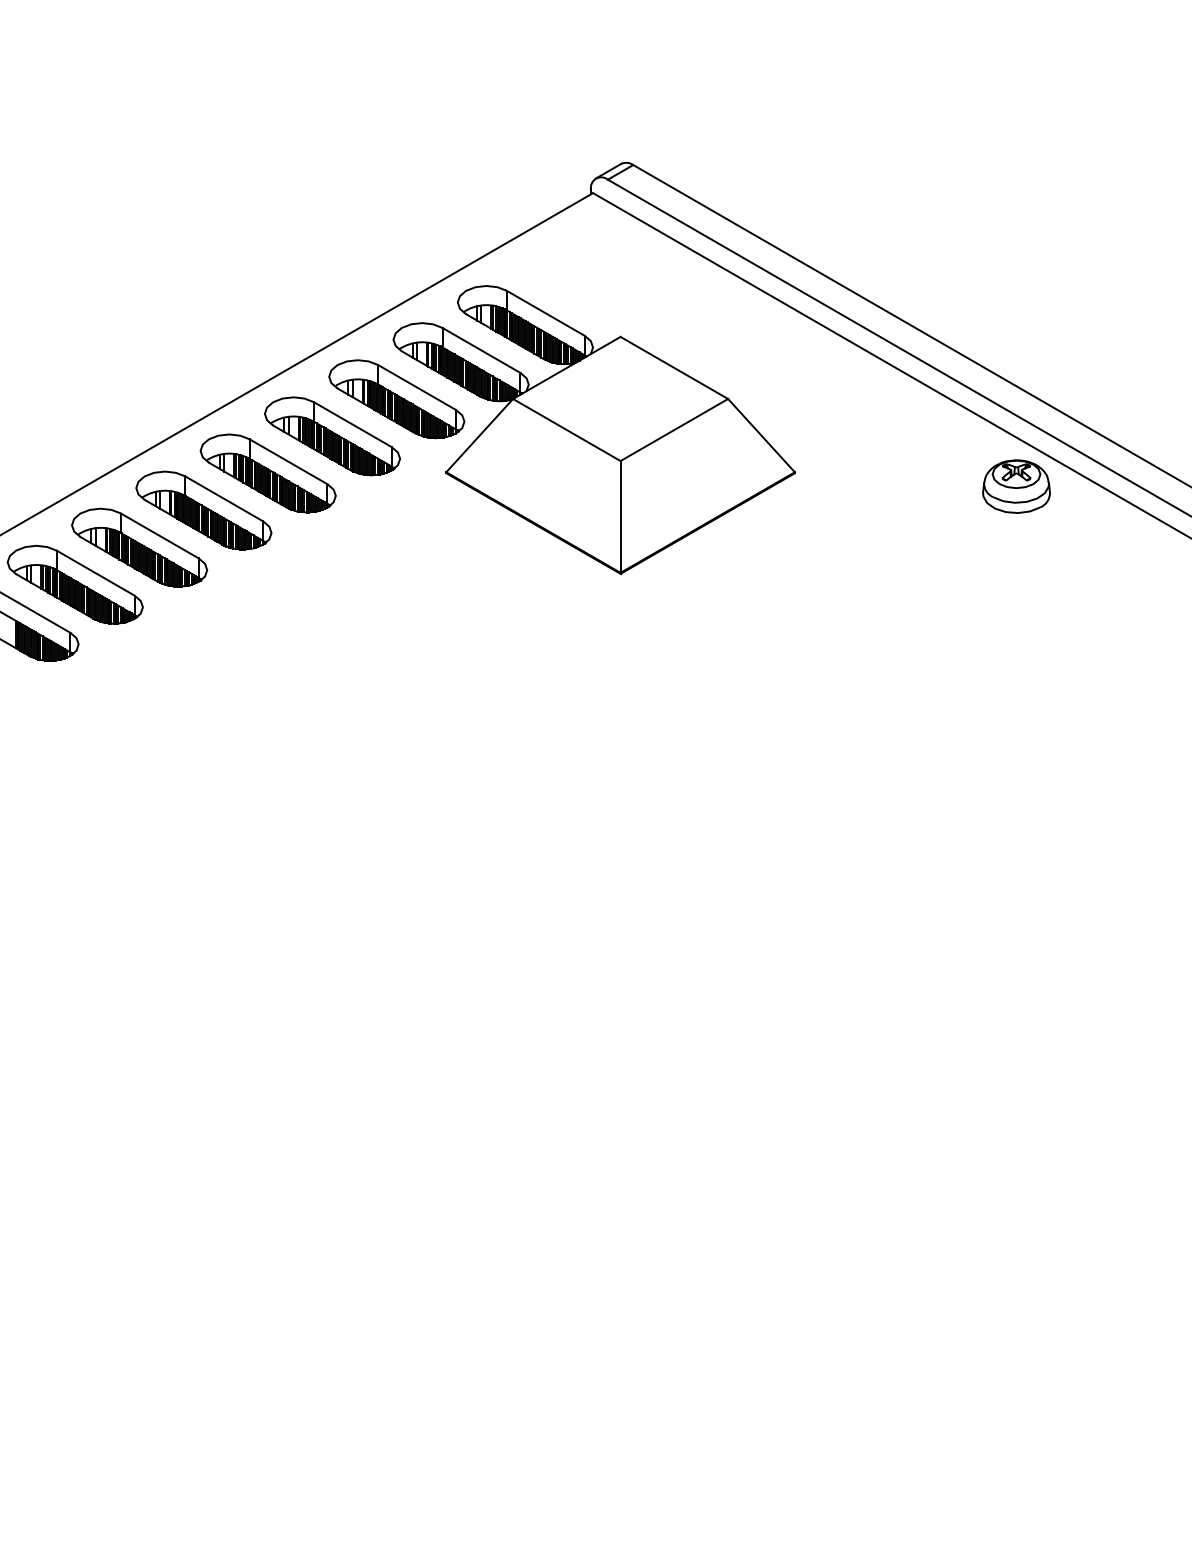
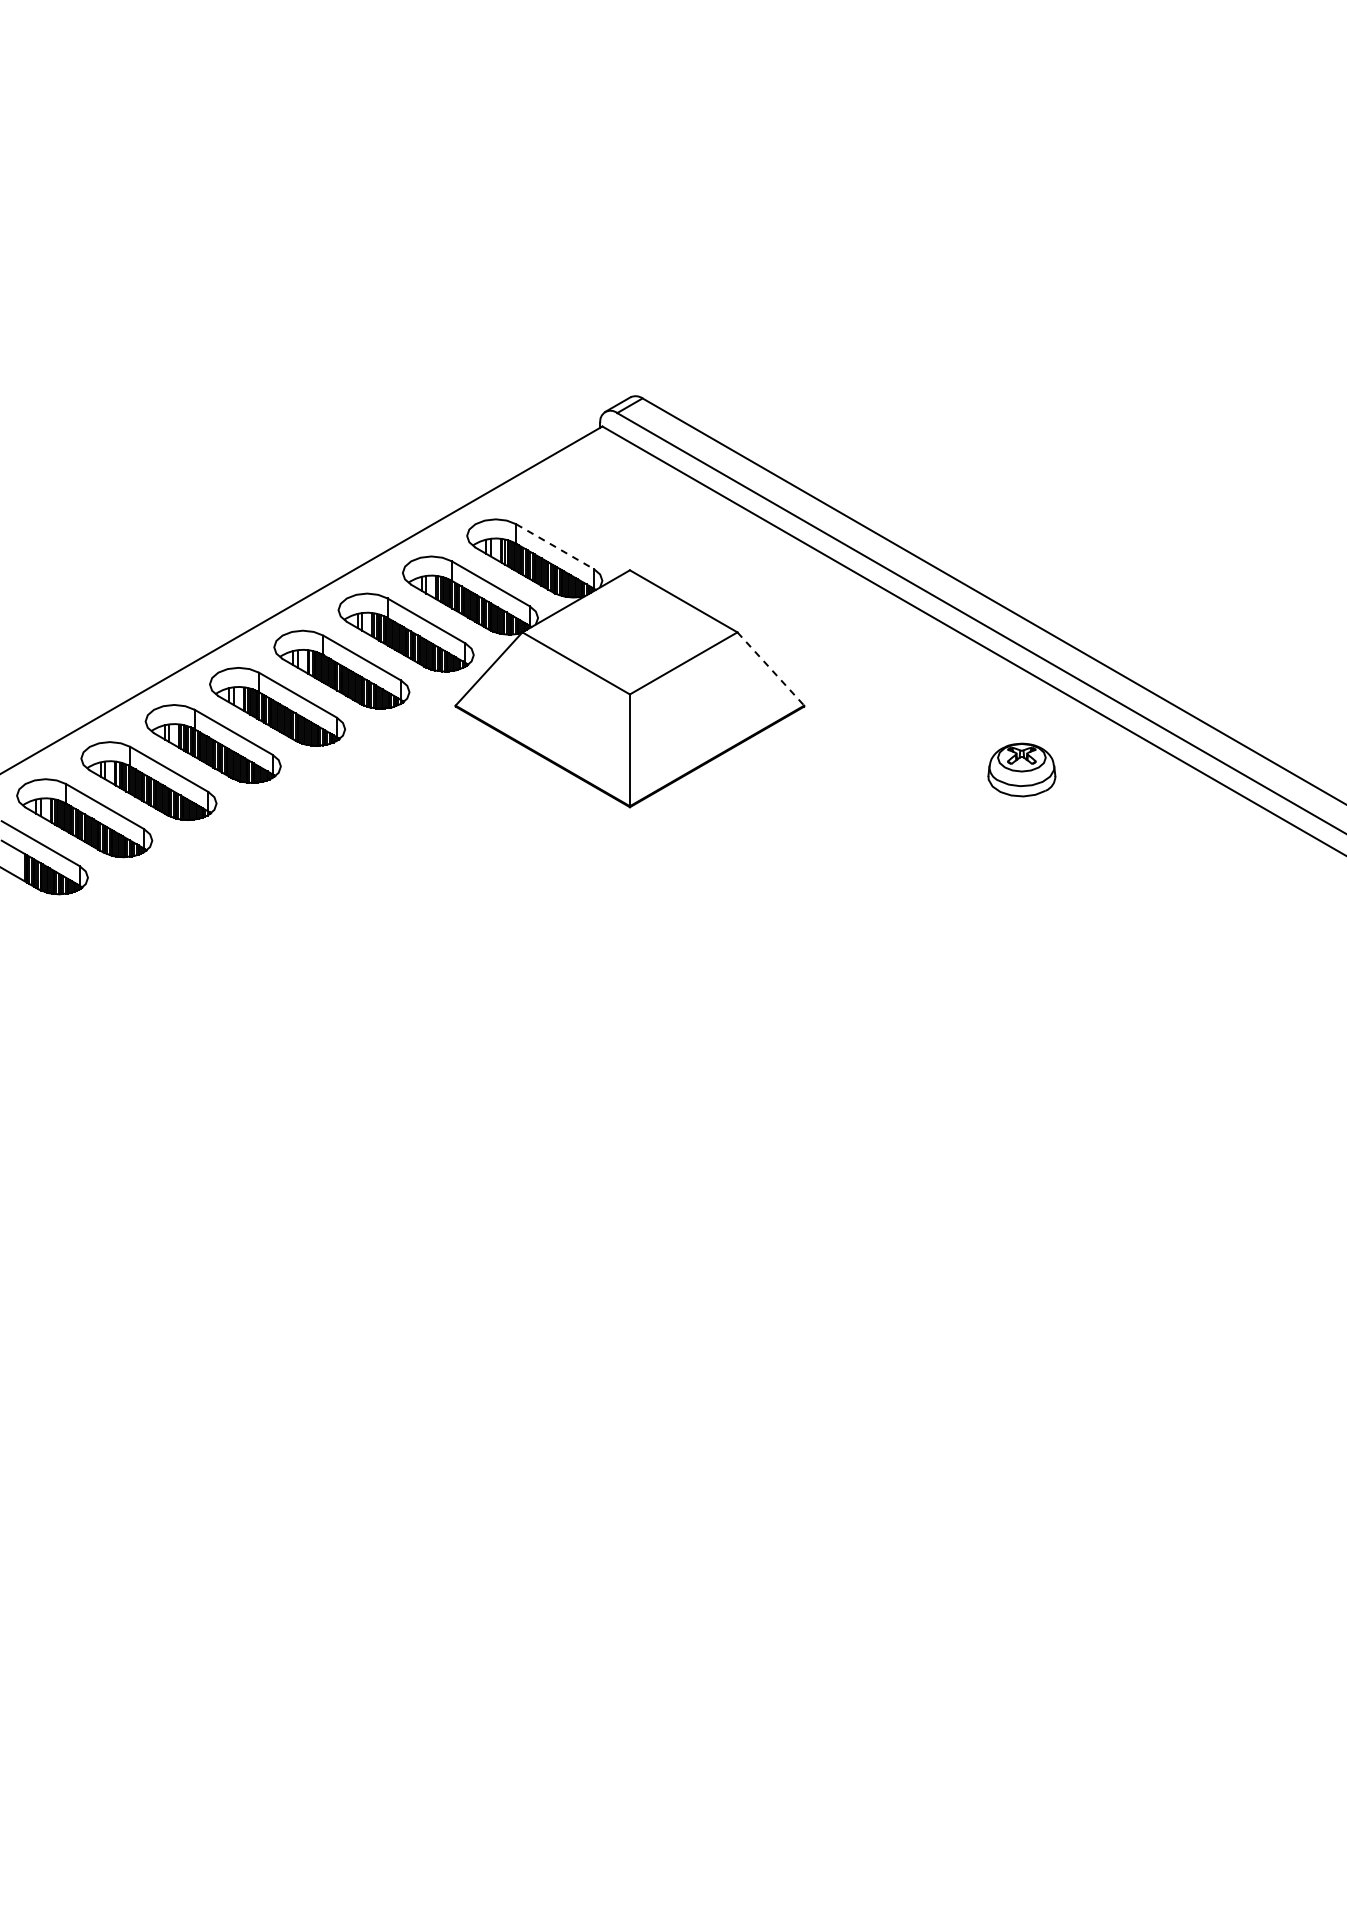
line: (546, 313) -> (555, 546), solid -> dashed
line: (761, 436) -> (770, 669), solid -> dashed
part: (1016, 486) -> (1021, 769), moved

